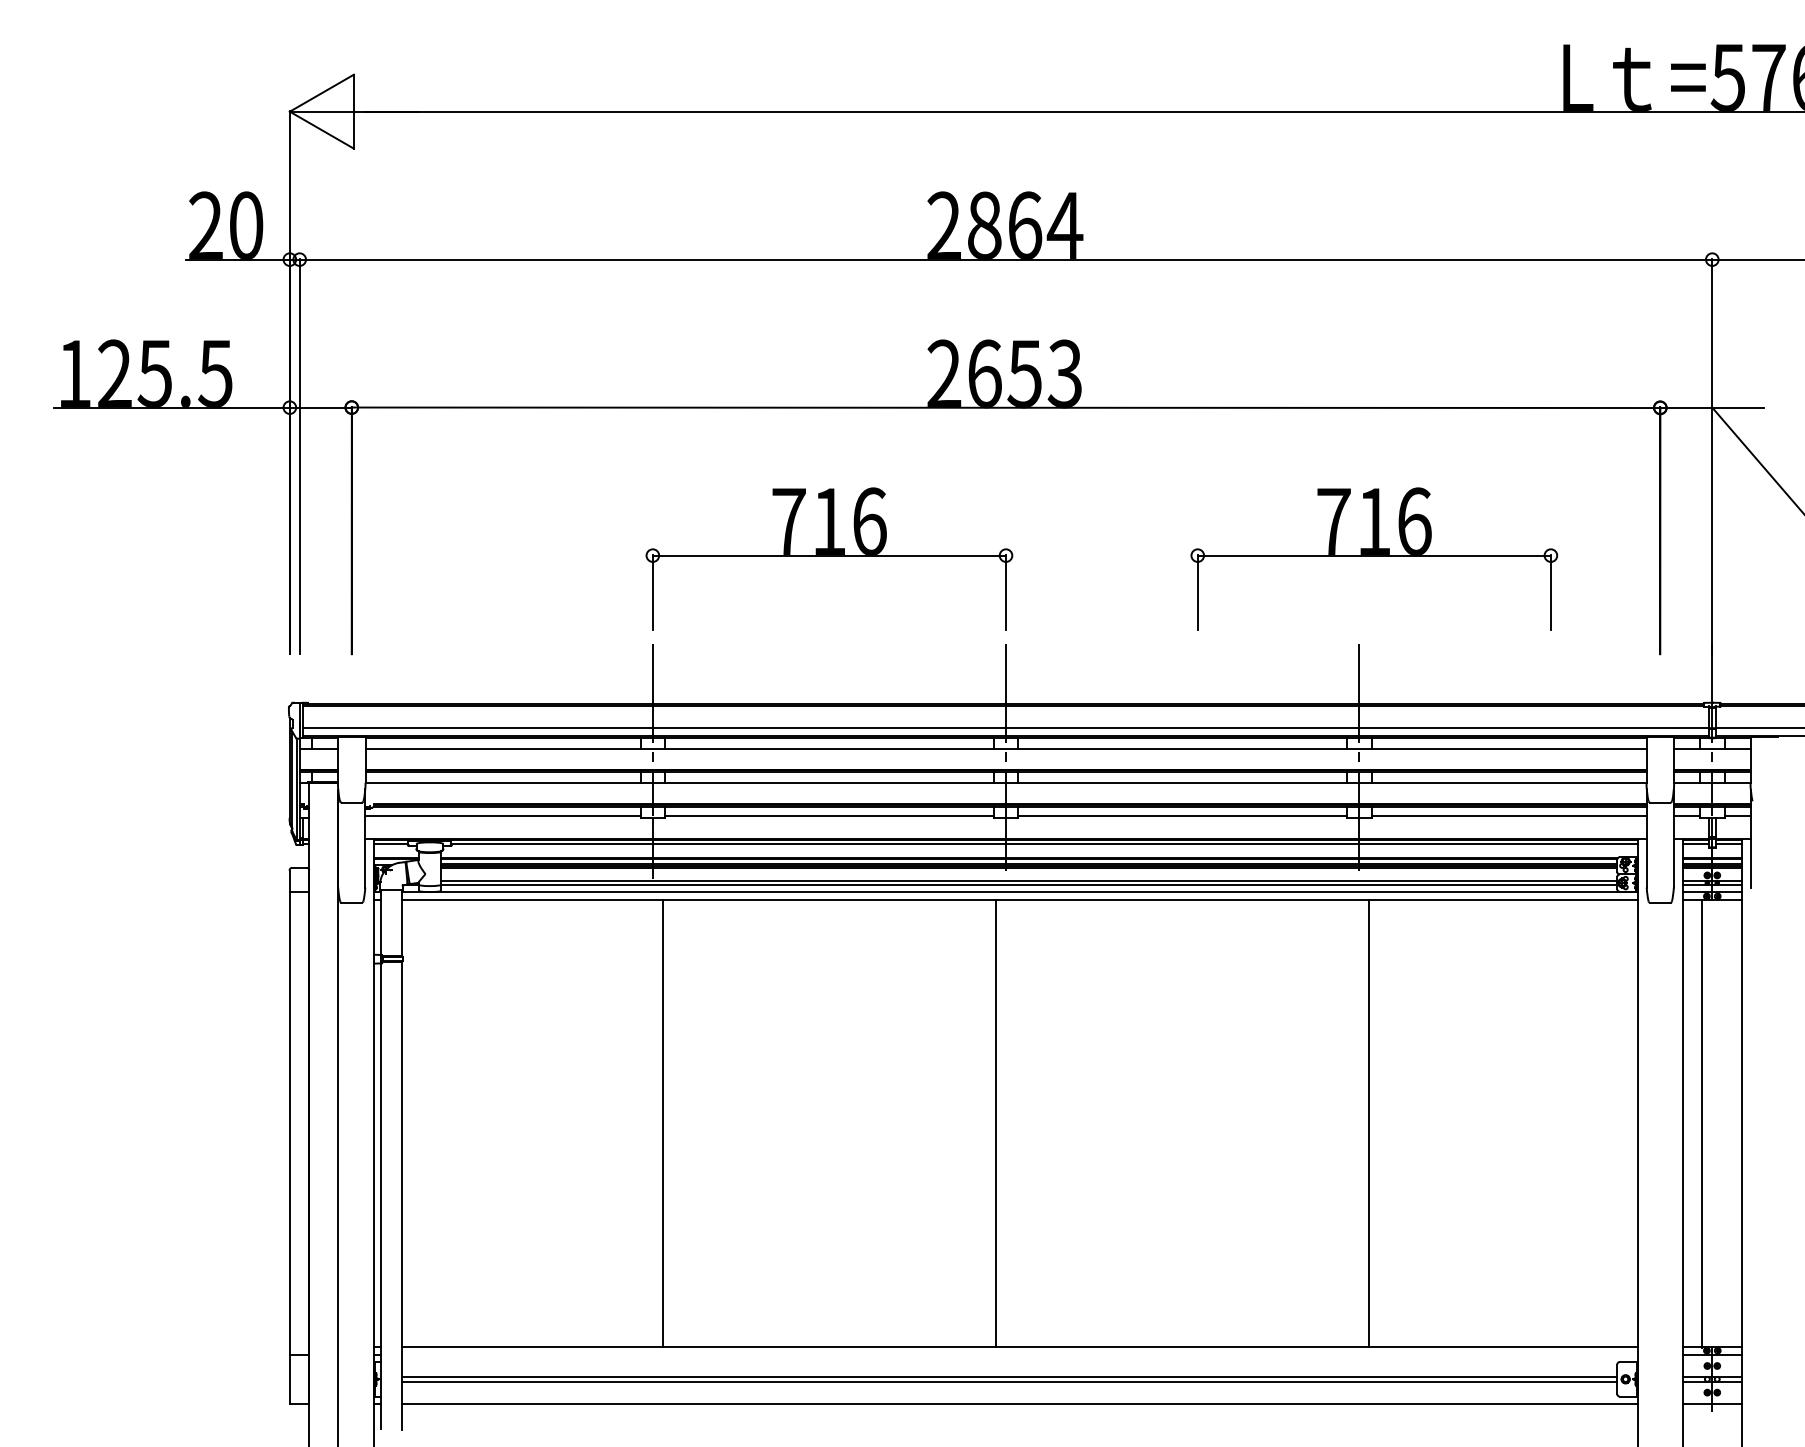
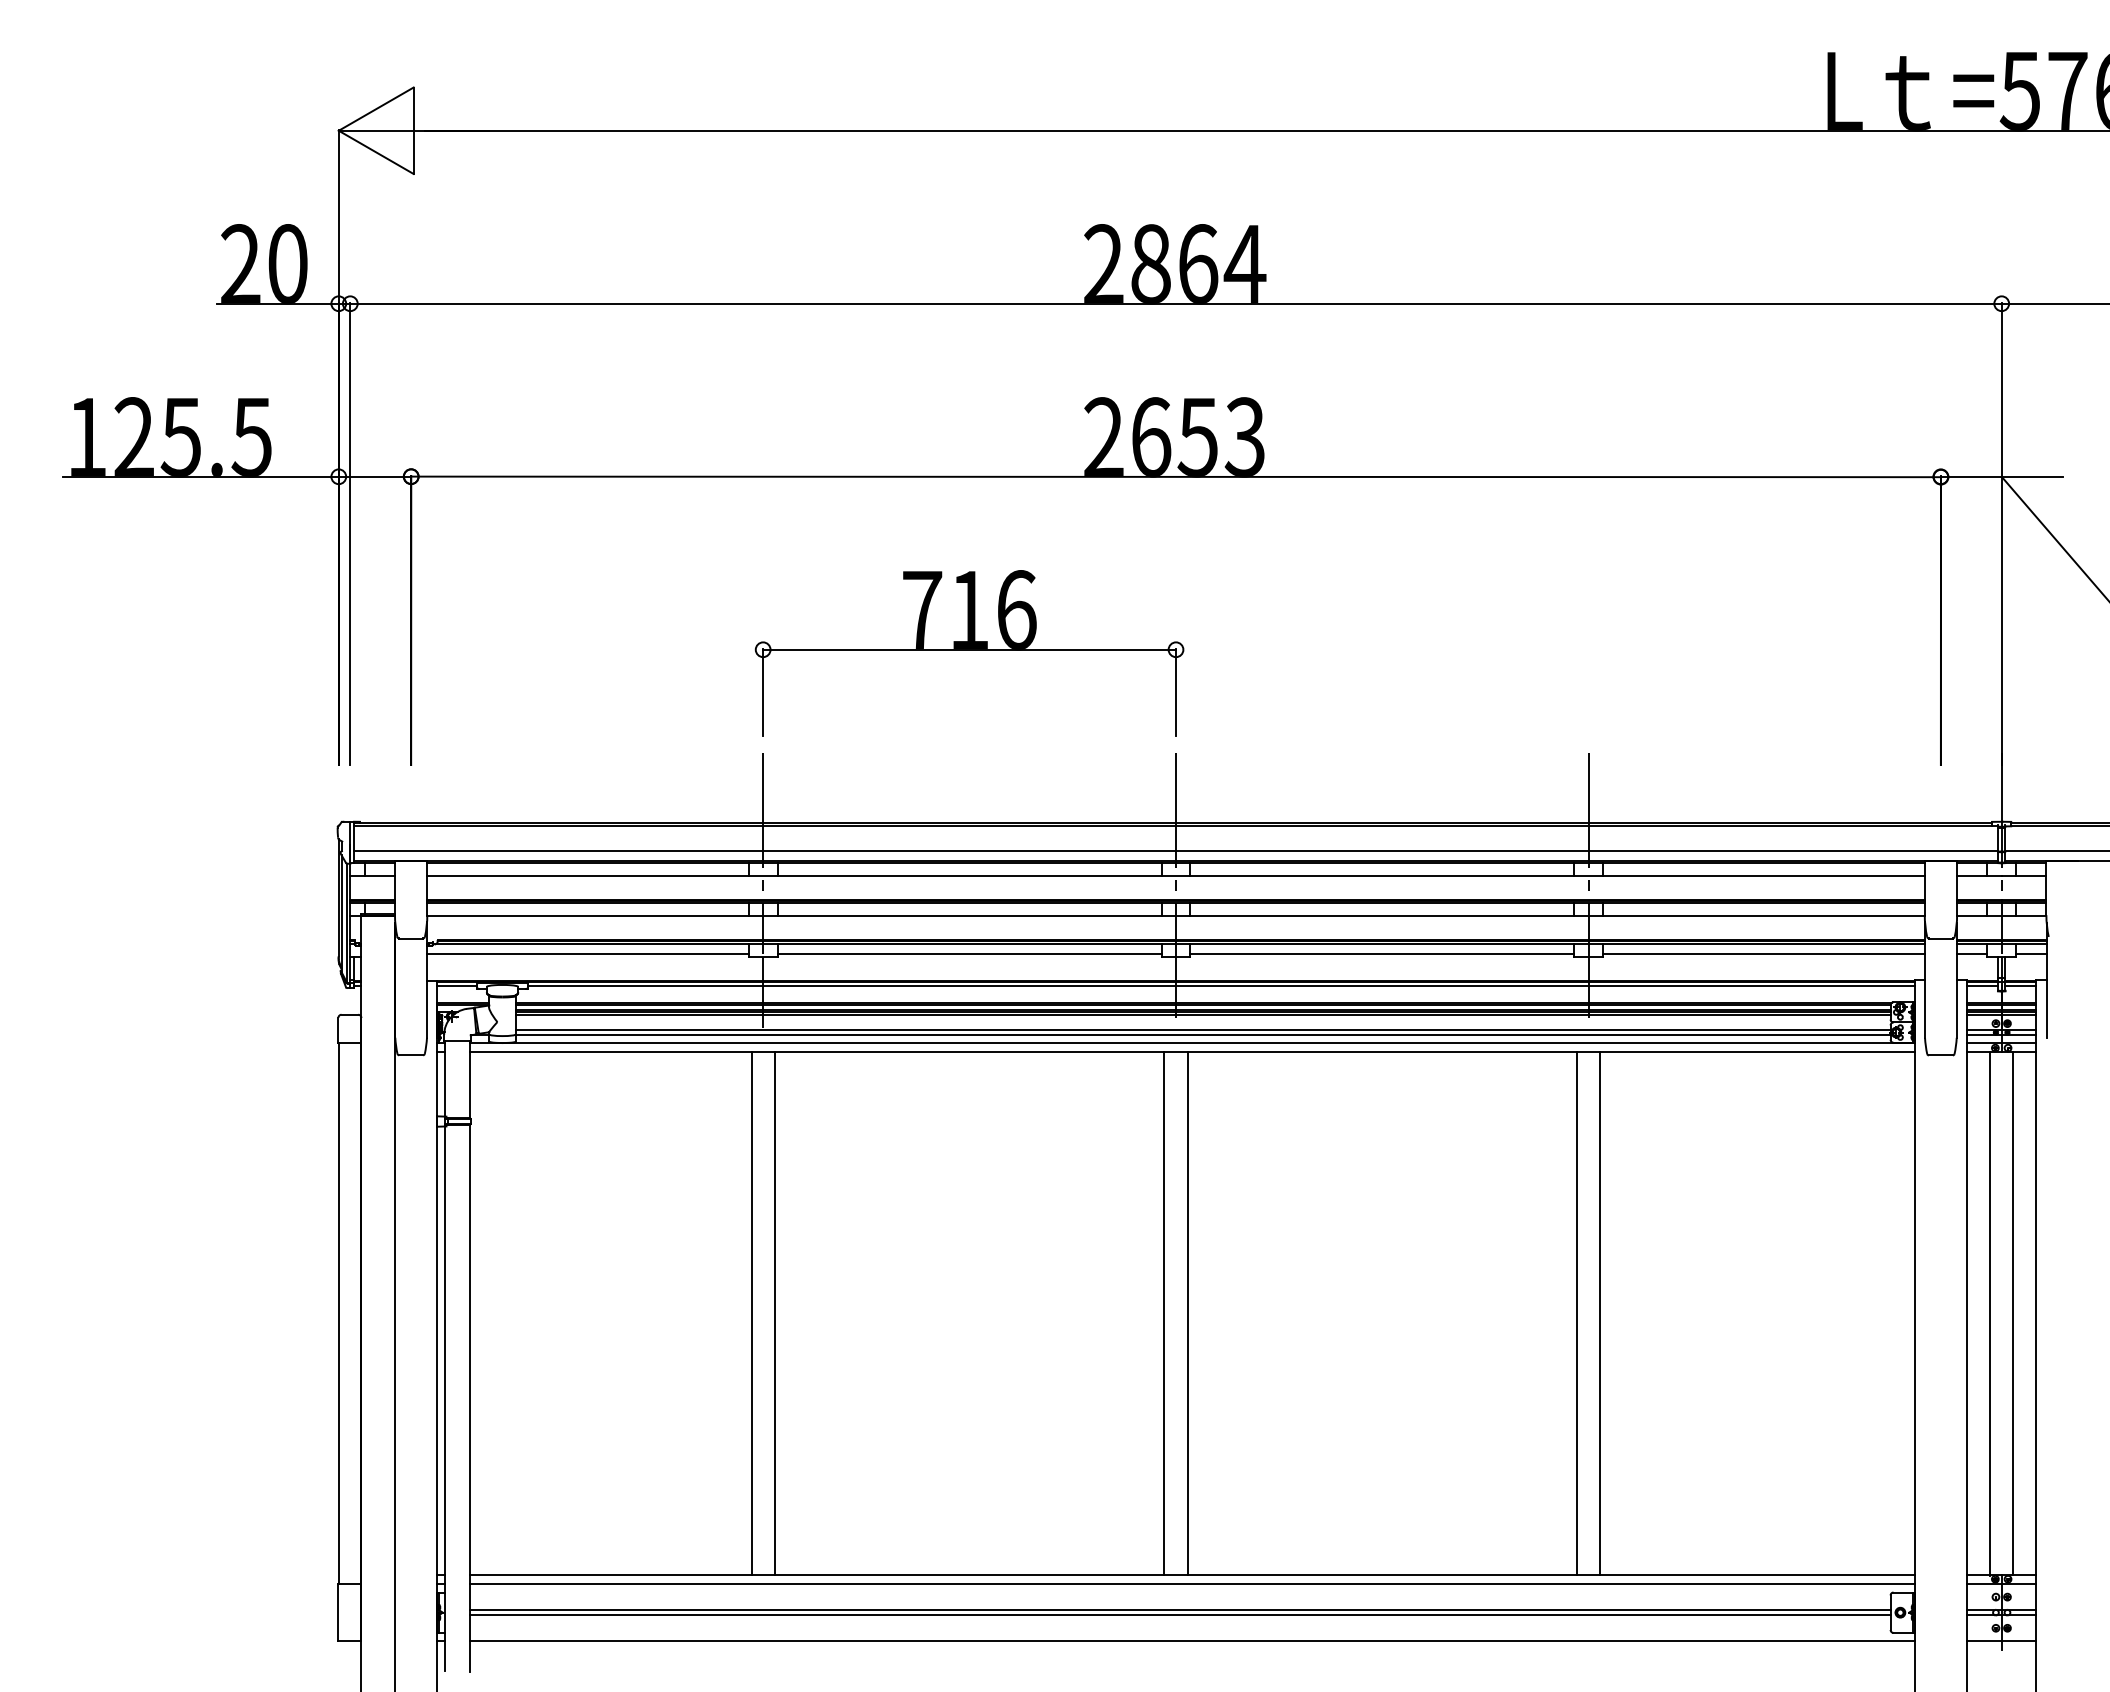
part: (1374, 558) -> (1606, 653), removed
line: (642, 1123) -> (751, 1313), added
line: (1015, 1123) -> (1187, 1313), added
line: (1349, 1123) -> (1577, 1313), added
line: (1722, 1123) -> (2013, 1313), added
line: (1019, 1355) -> (1191, 1584), added

